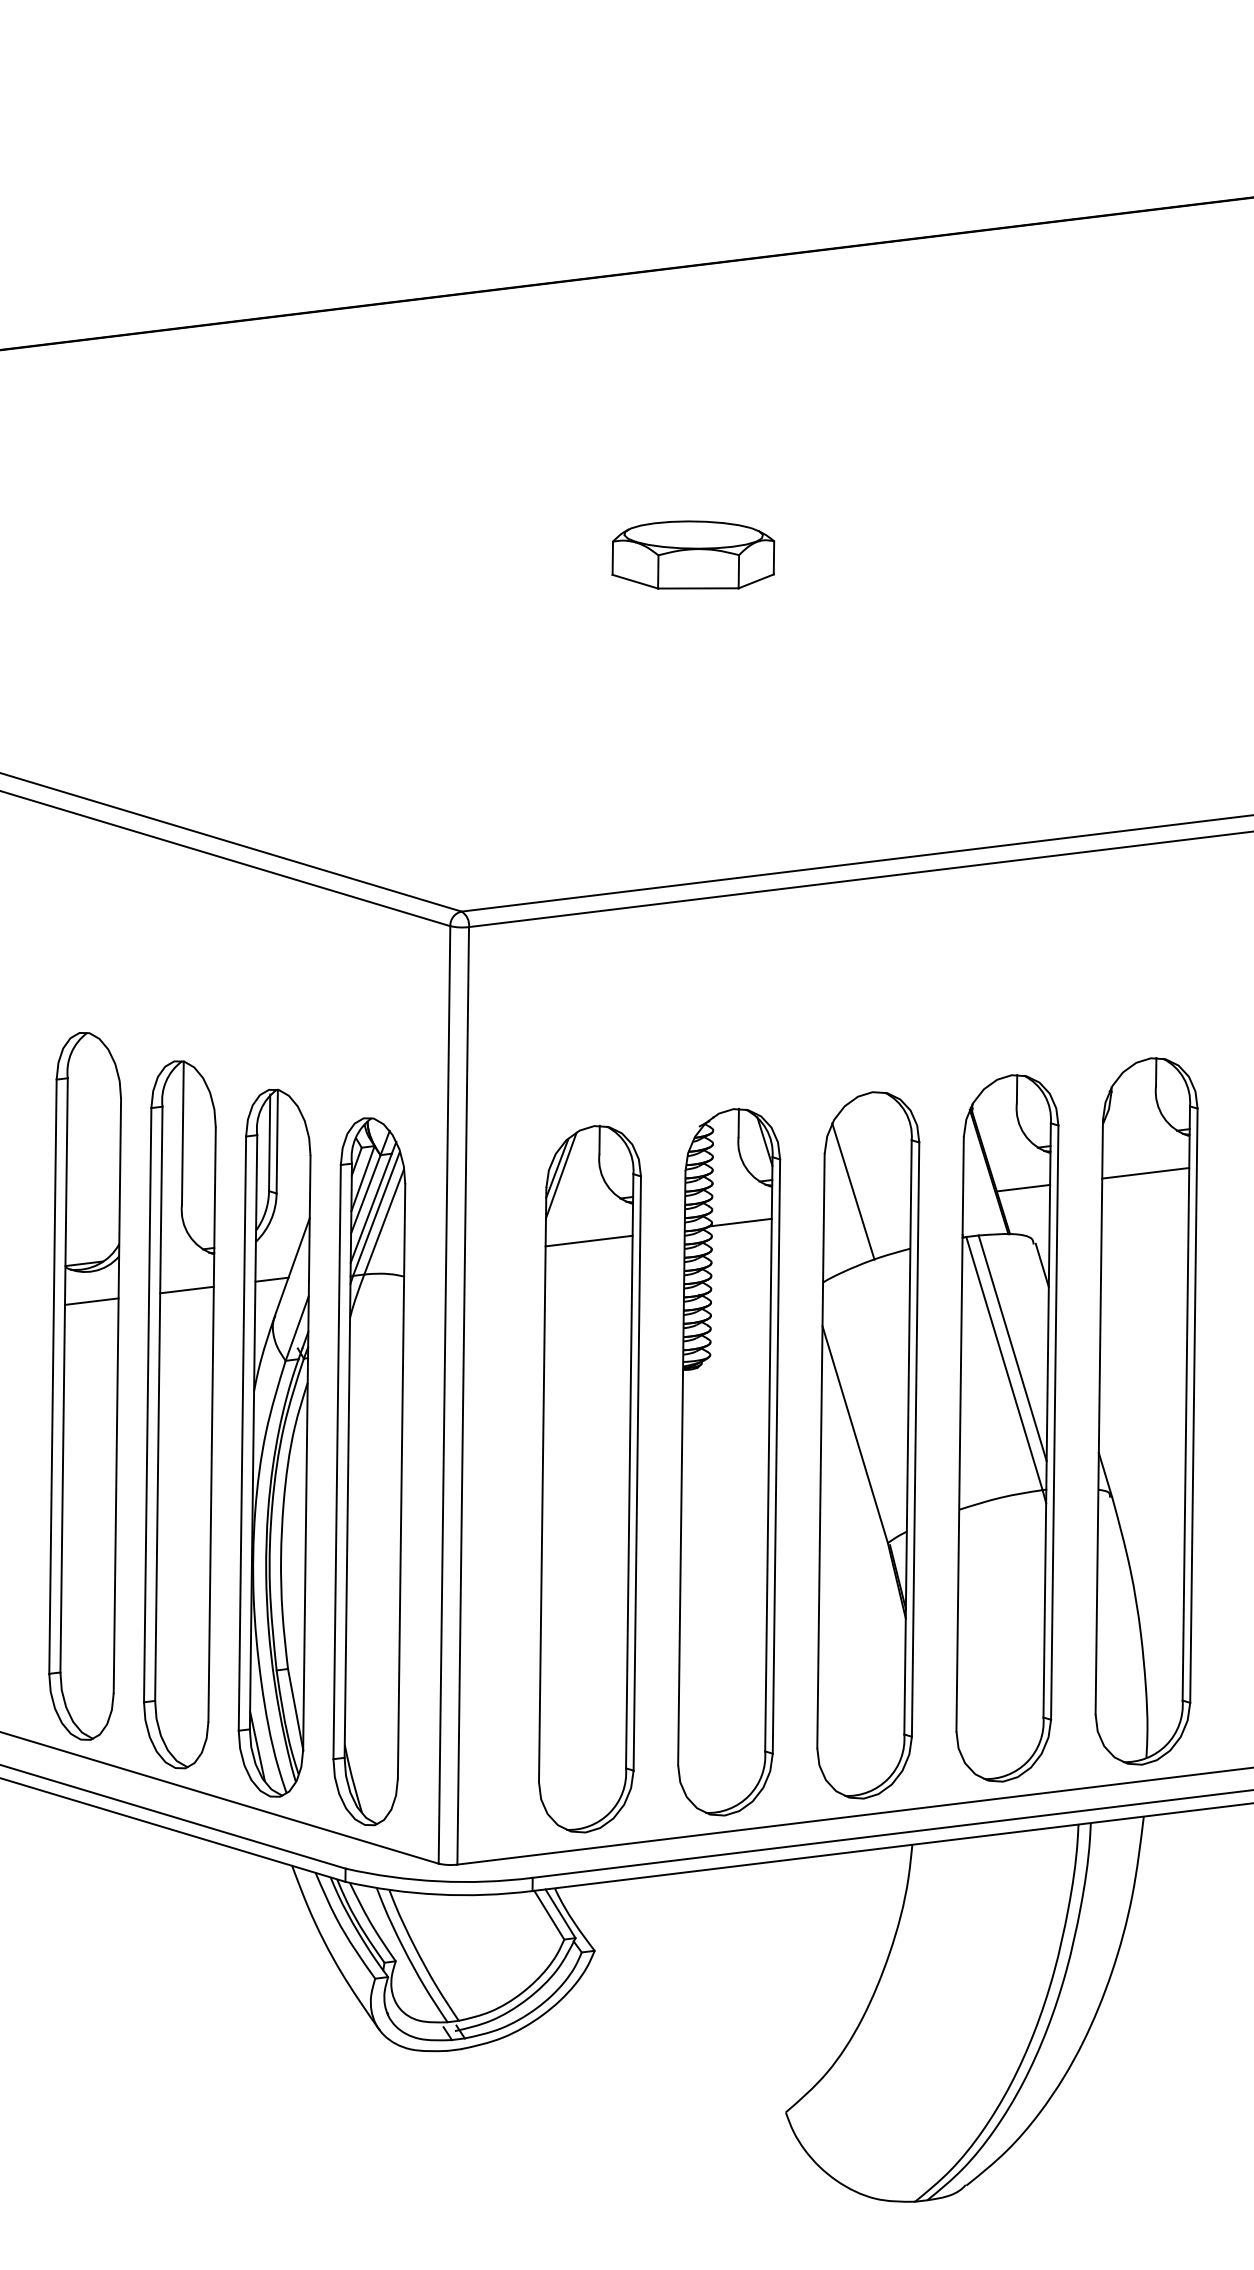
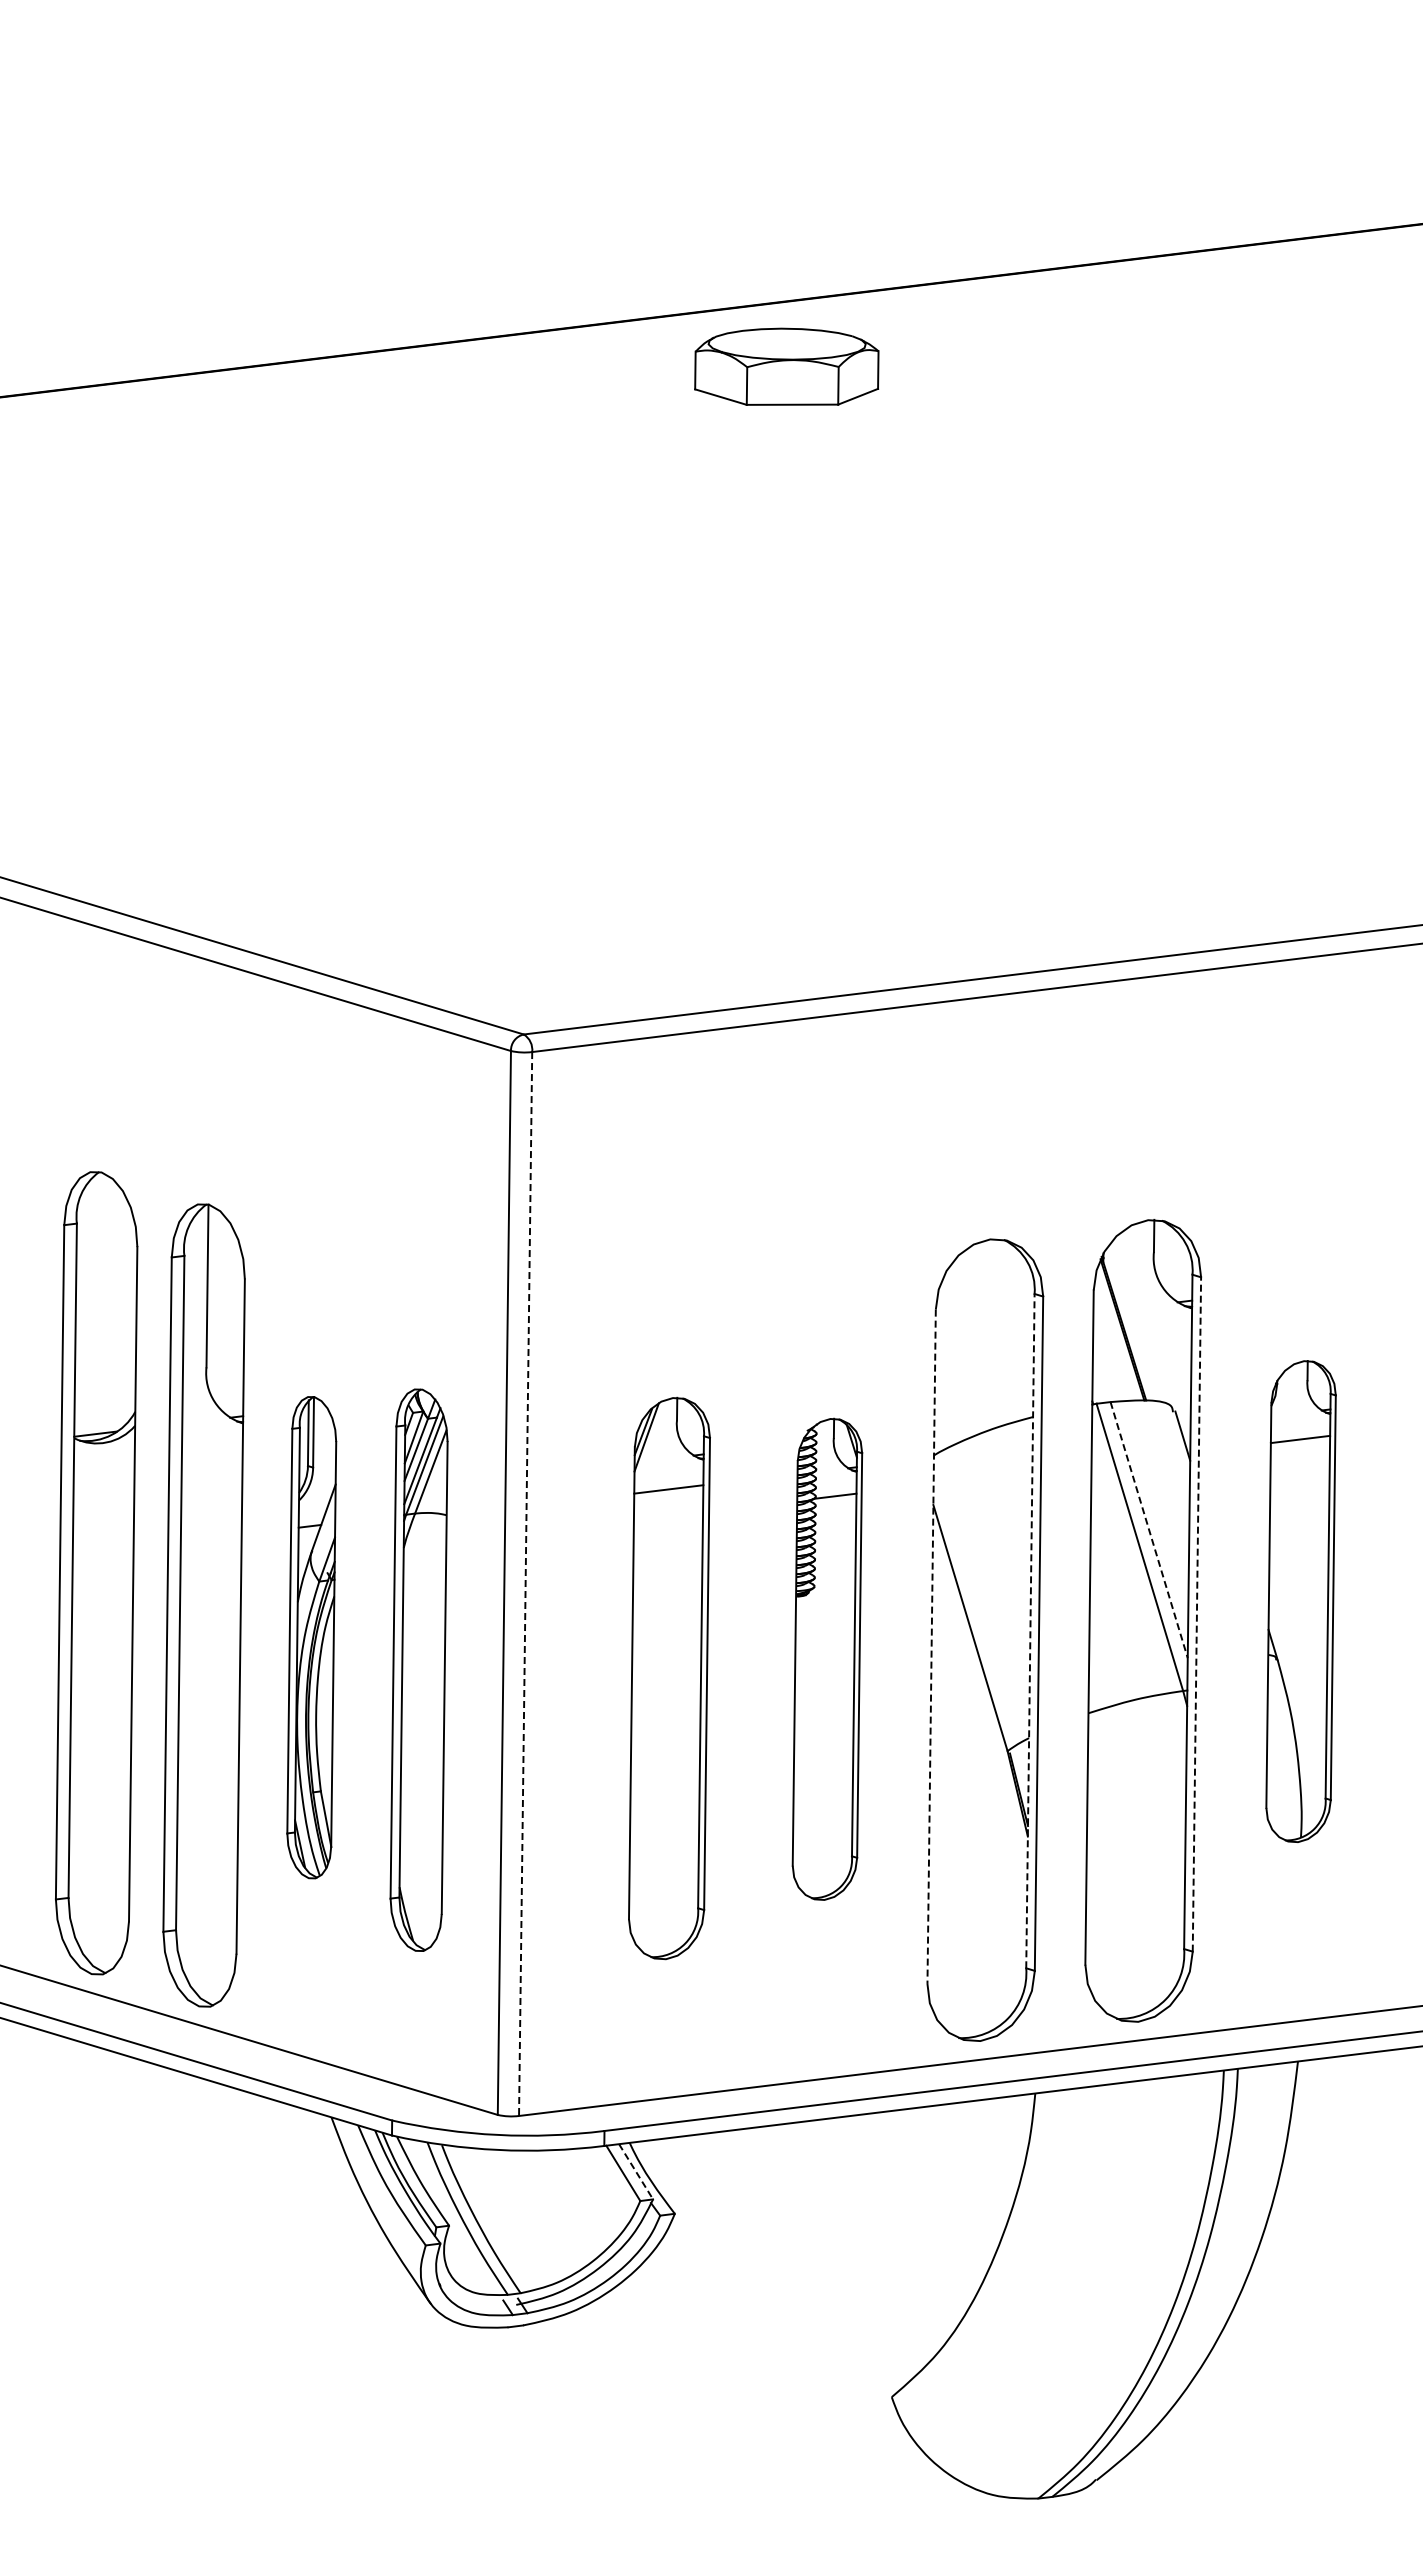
part: (693, 554) -> (786, 366), moved
line: (1023, 1188) -> (1161, 1348), removed
line: (853, 1190) -> (968, 1351), removed
line: (186, 1289) -> (211, 1463), removed
line: (91, 1301) -> (103, 1476), removed
line: (1012, 1348) -> (1149, 1530), solid -> dashed
line: (463, 1396) -> (525, 1584), solid -> dashed
part: (1146, 1411) -> (1300, 1601), size x0.6
line: (1054, 1421) -> (1196, 1613), solid -> dashed
line: (908, 1436) -> (1030, 1630), solid -> dashed
part: (274, 1442) -> (311, 1637), size x0.6
line: (820, 1451) -> (931, 1647), solid -> dashed
part: (729, 1462) -> (827, 1659), size x0.6
part: (368, 1472) -> (418, 1670), size x0.7
part: (589, 1479) -> (669, 1678), size x0.7
line: (560, 1914) -> (636, 2172), solid -> dashed

